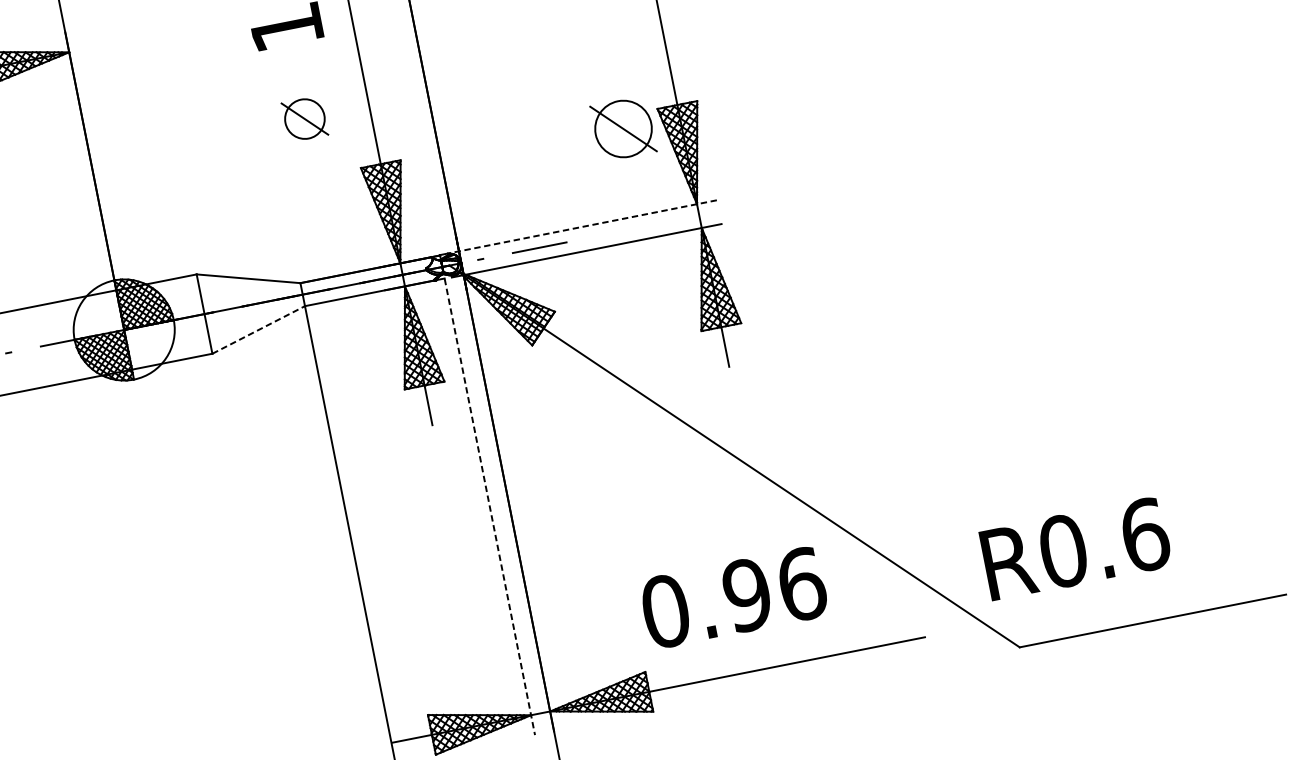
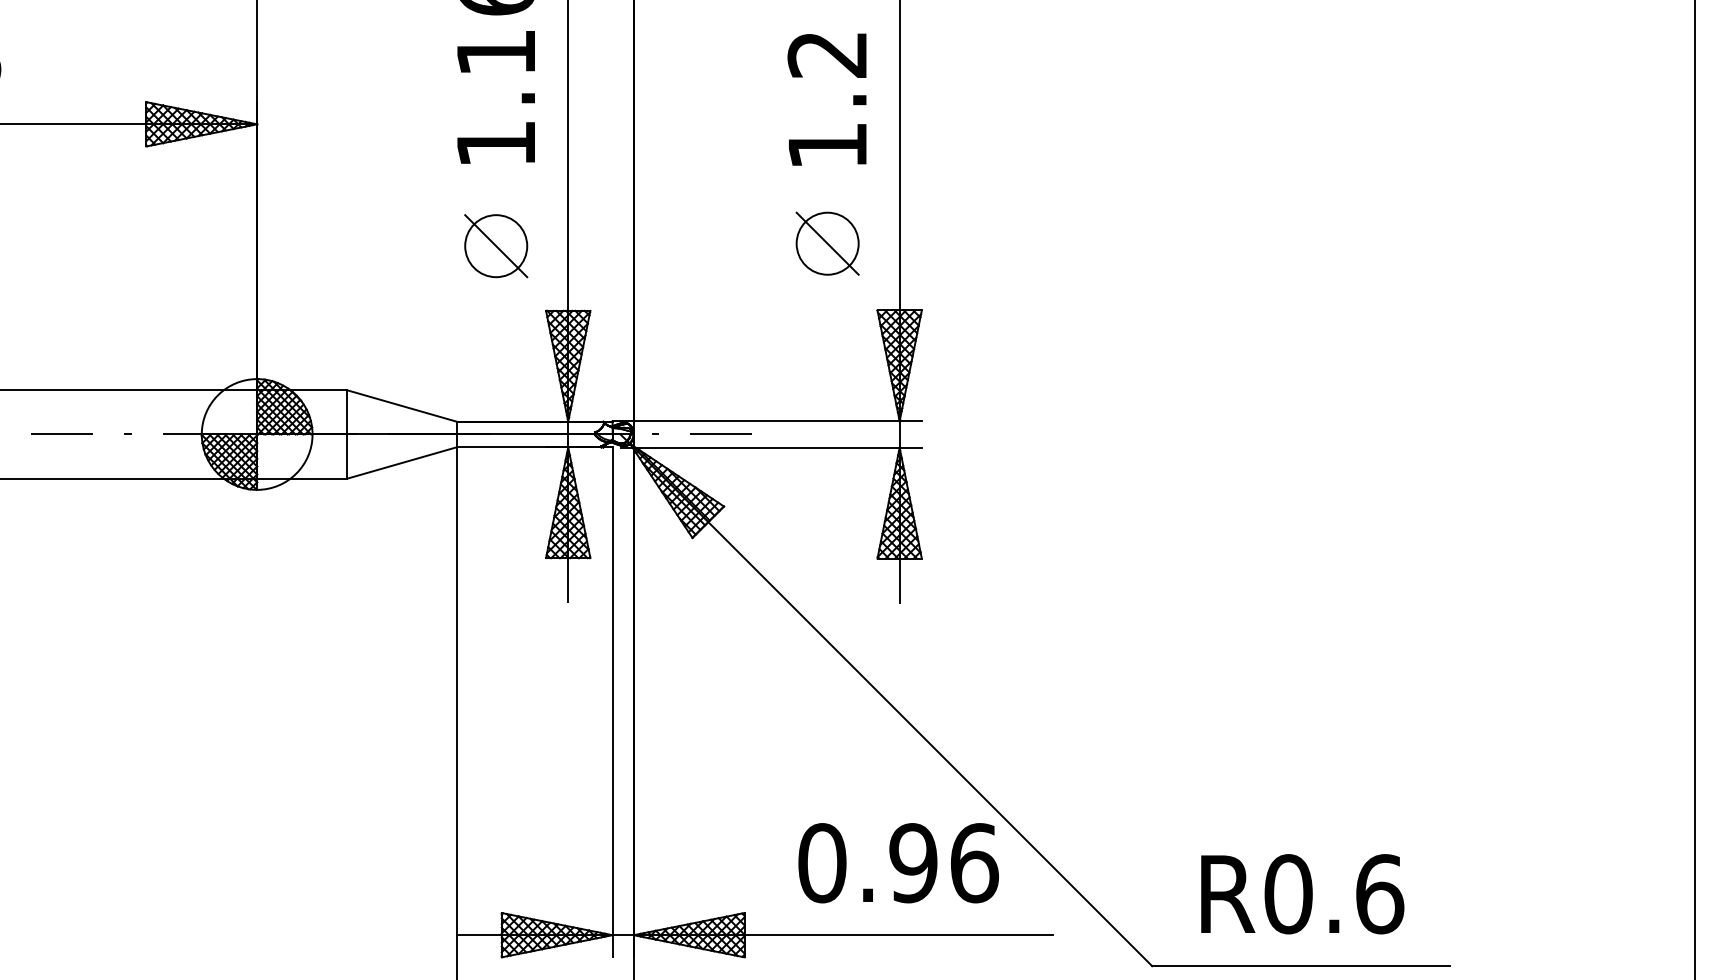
part: (305, 119) -> (496, 246), size x1.43
part: (623, 128) -> (827, 243), moved
line: (582, 227) -> (771, 421), dashed -> solid
line: (259, 329) -> (402, 462), dashed -> solid
line: (489, 506) -> (612, 702), dashed -> solid
text: (1075, 549) -> (1302, 894), moved
text: (733, 598) -> (898, 863), moved

